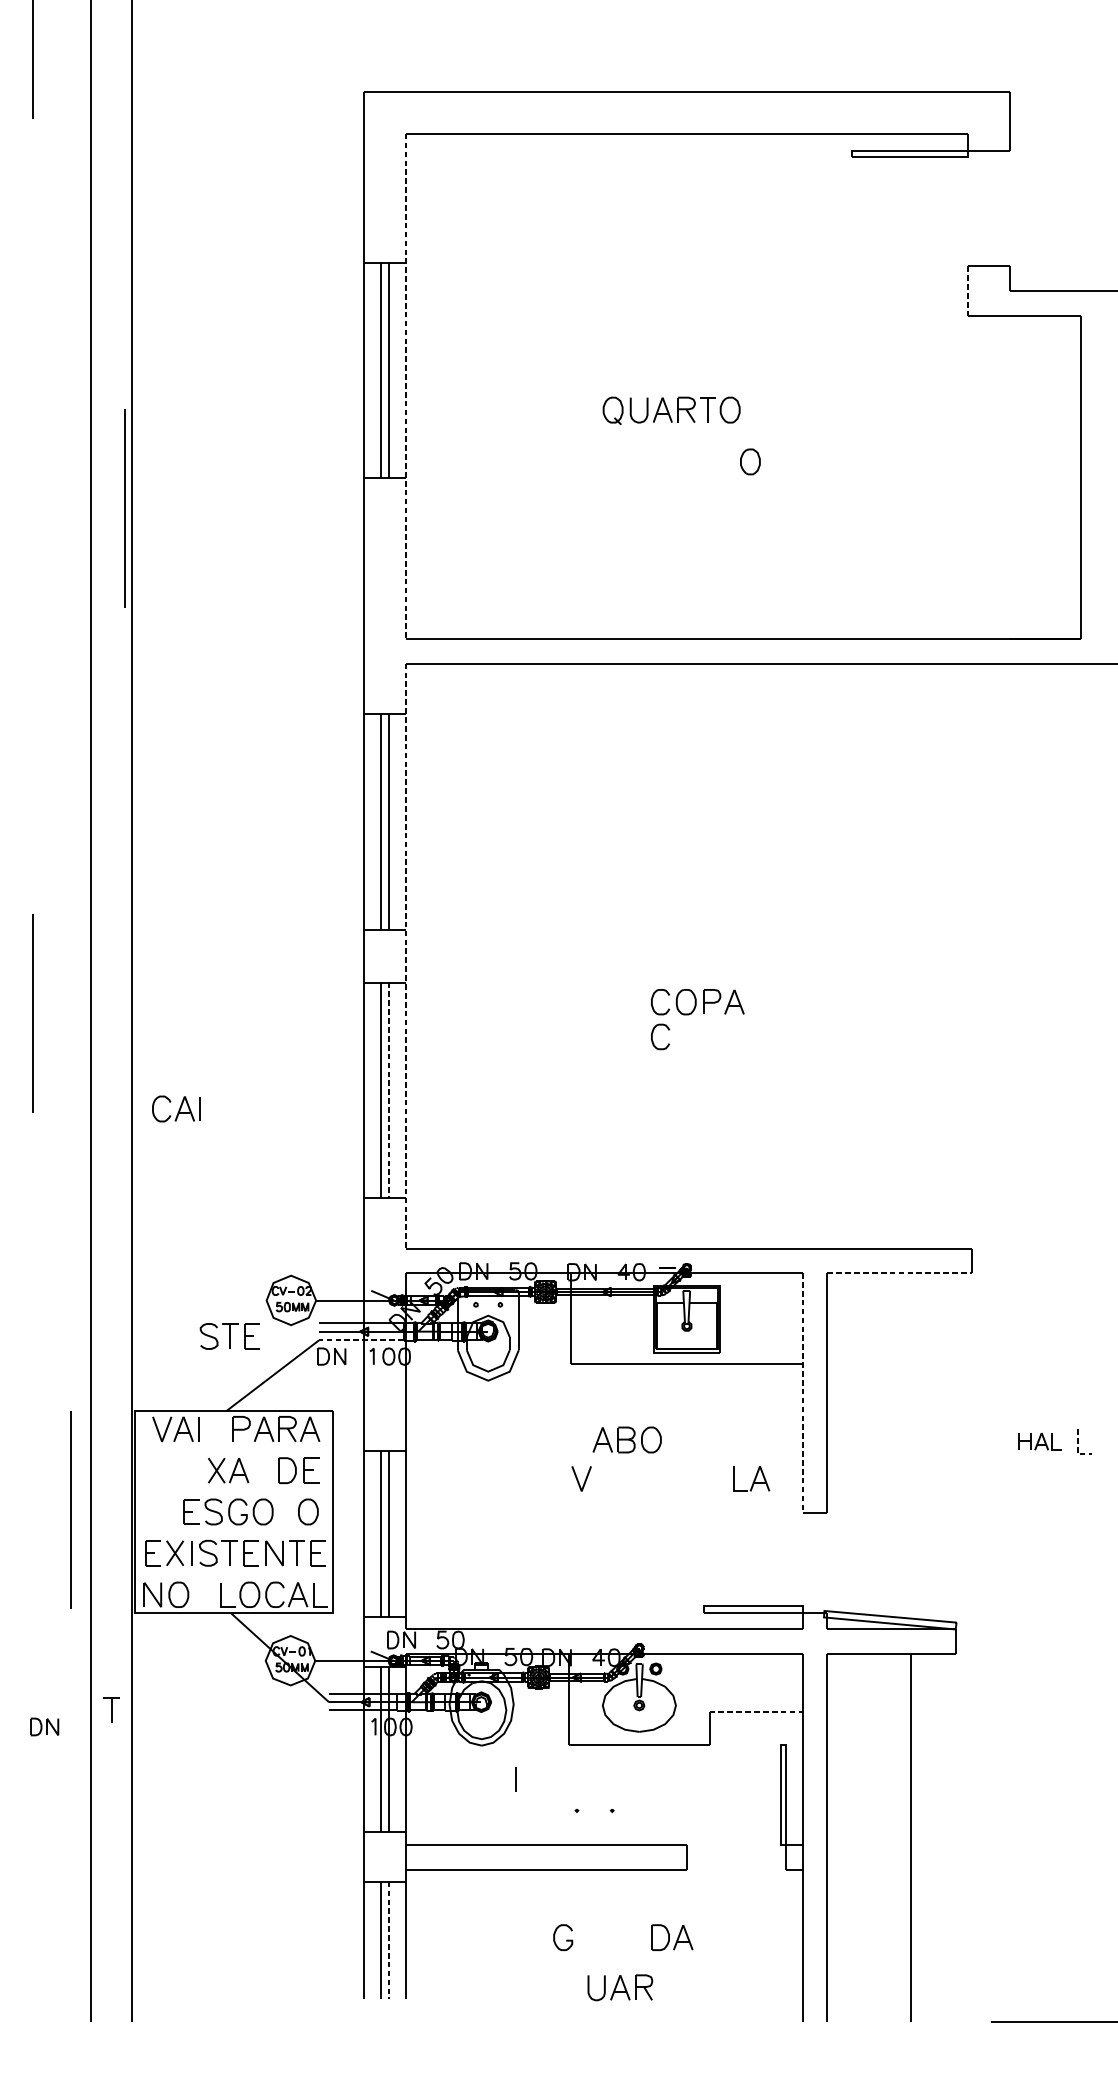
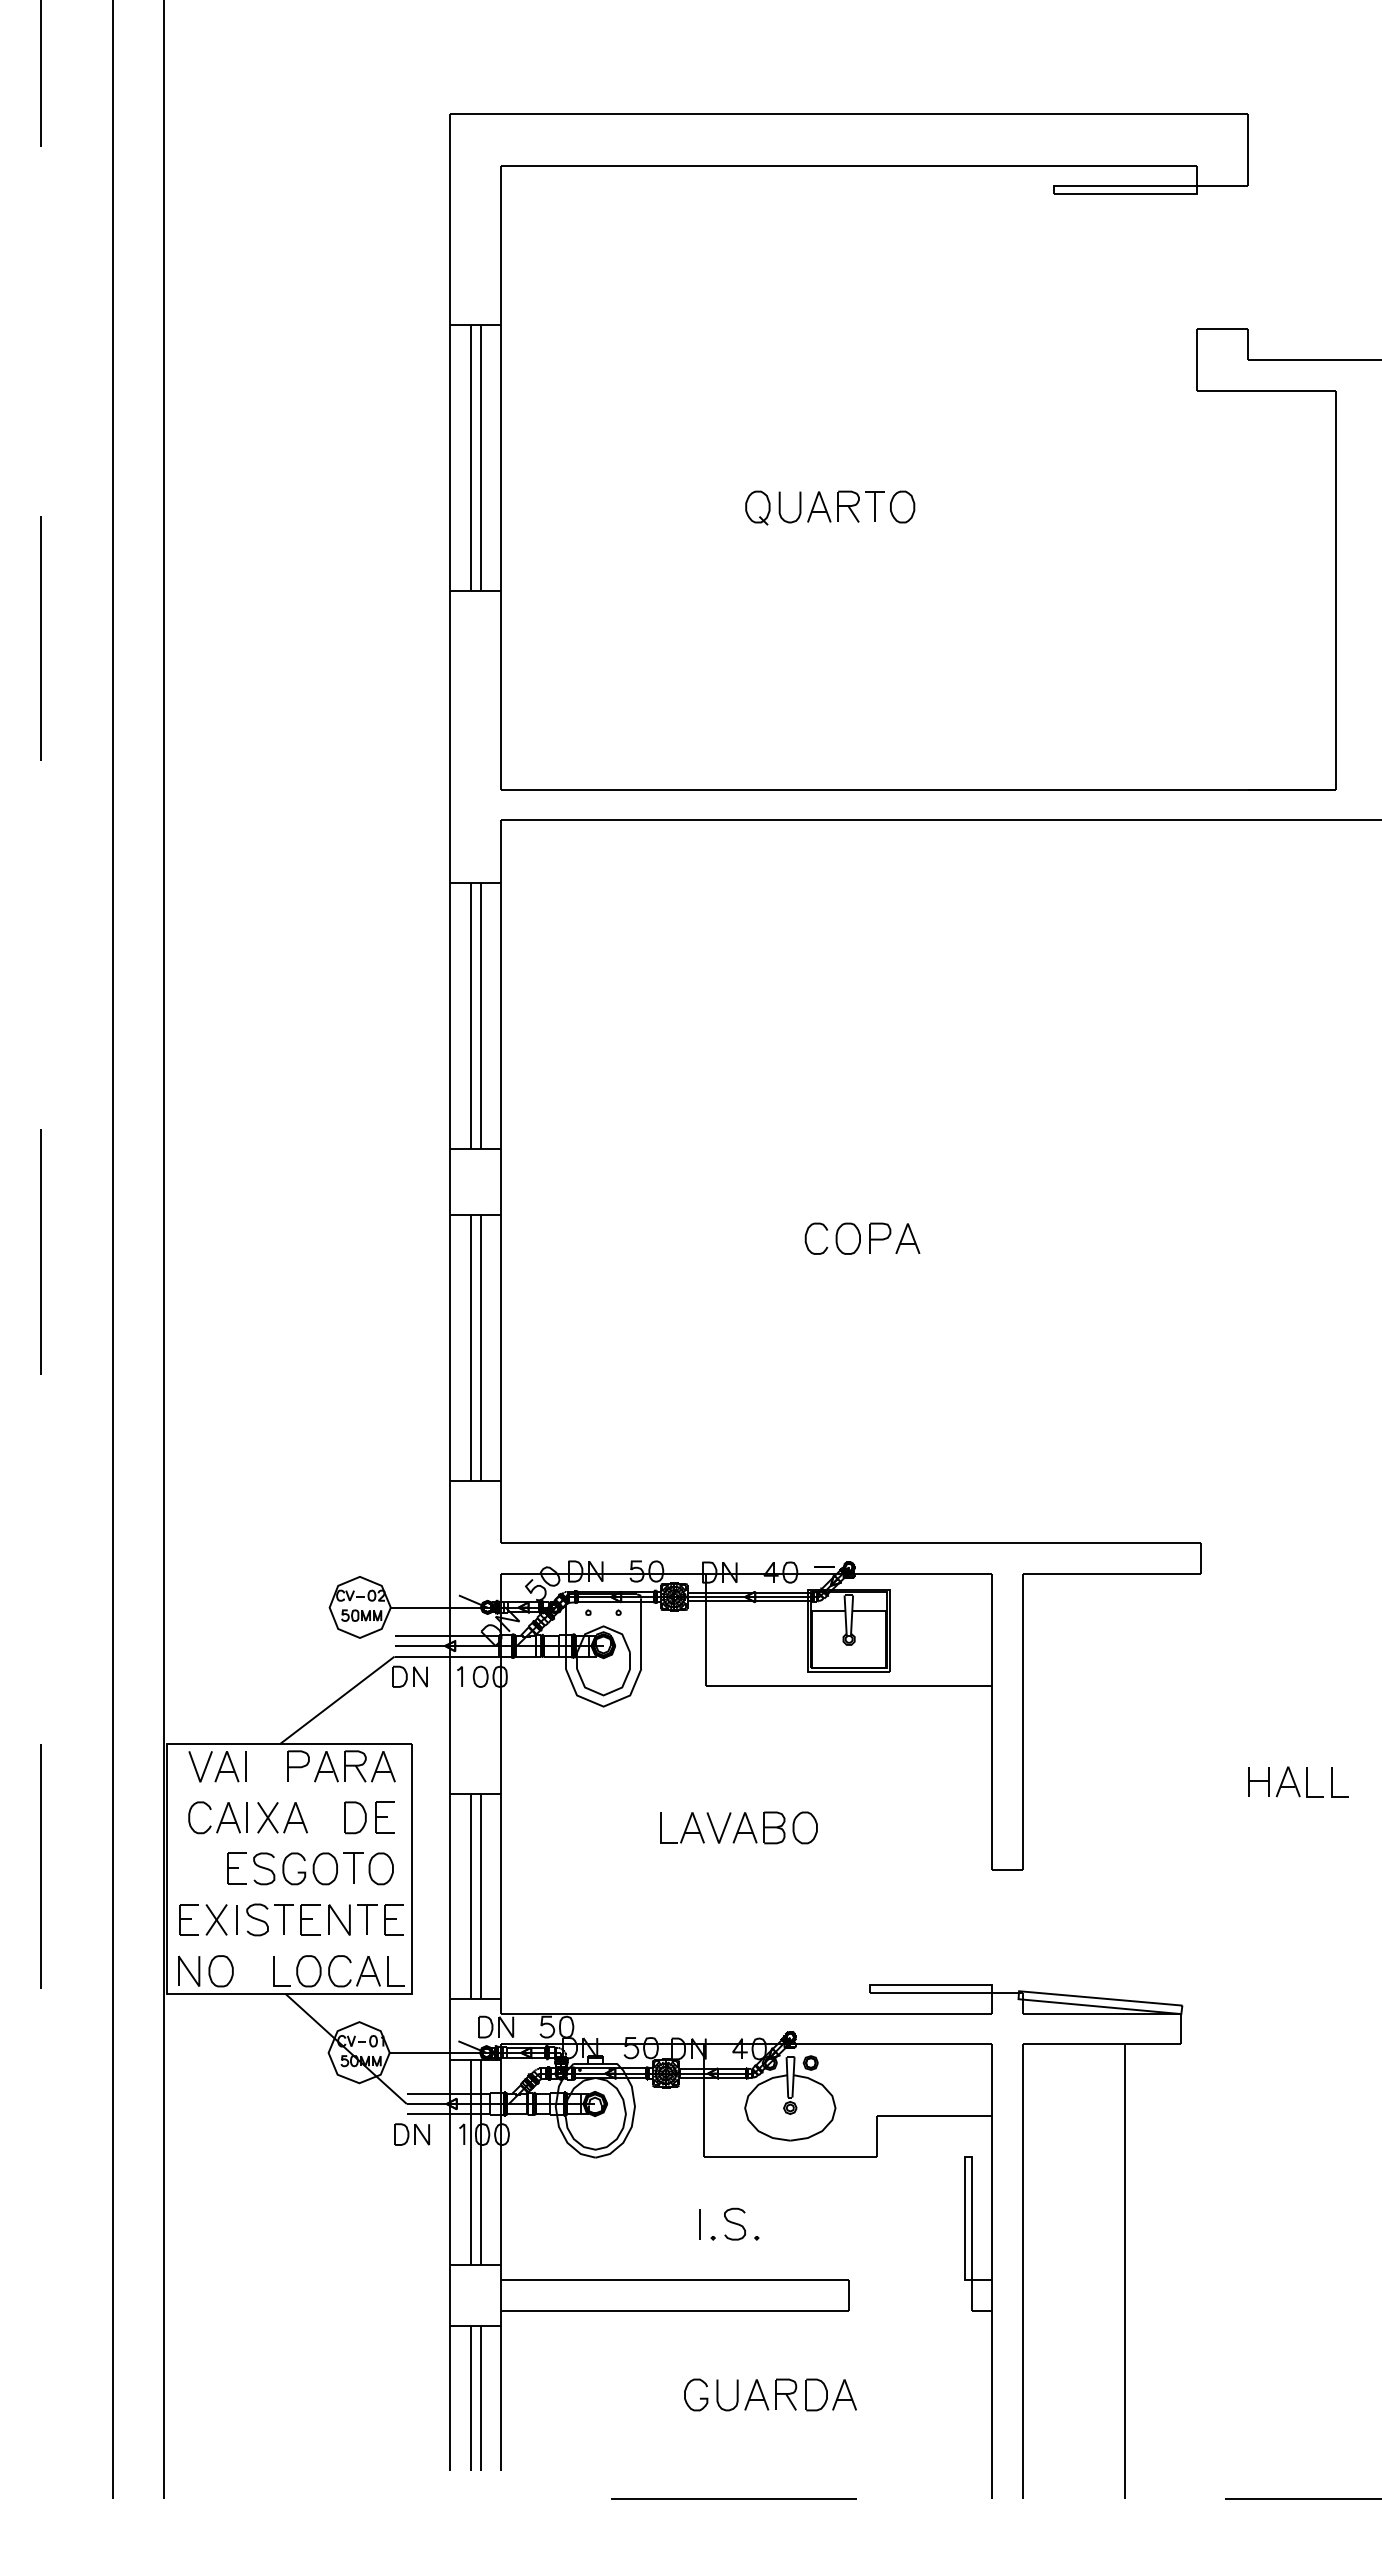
line: (968, 290) -> (1196, 359), dashed -> solid
line: (405, 387) -> (501, 478), dashed -> solid
part: (750, 461) -> (927, 570), removed
line: (124, 508) -> (40, 638), moved
line: (405, 956) -> (501, 1182), dashed -> solid
curve: (652, 1036) -> (806, 1281), removed
line: (388, 1090) -> (480, 1348), dashed -> solid
part: (175, 1108) -> (217, 1817), moved
line: (900, 1272) -> (1112, 1573), dashed -> solid
part: (230, 1336) -> (284, 1651), removed
line: (361, 1340) -> (446, 1656), dashed -> solid
line: (802, 1393) -> (992, 1722), dashed -> solid
part: (626, 1439) -> (774, 1827), moved
part: (1040, 1441) -> (1285, 1781), size x1.43
line: (1077, 1449) -> (1331, 1791), dashed -> solid
part: (751, 1478) -> (682, 1827), moved
line: (69, 1510) -> (40, 1866), moved
part: (111, 1709) -> (353, 1867), moved
line: (756, 1712) -> (934, 2116), dashed -> solid
part: (44, 1726) -> (411, 2134), moved
line: (515, 1779) -> (699, 2224), moved
curve: (594, 1798) -> (734, 2223), added
line: (388, 1940) -> (480, 2398), dashed -> solid
part: (620, 1987) -> (756, 2394), moved
line: (593, 2021) -> (733, 2498), added

